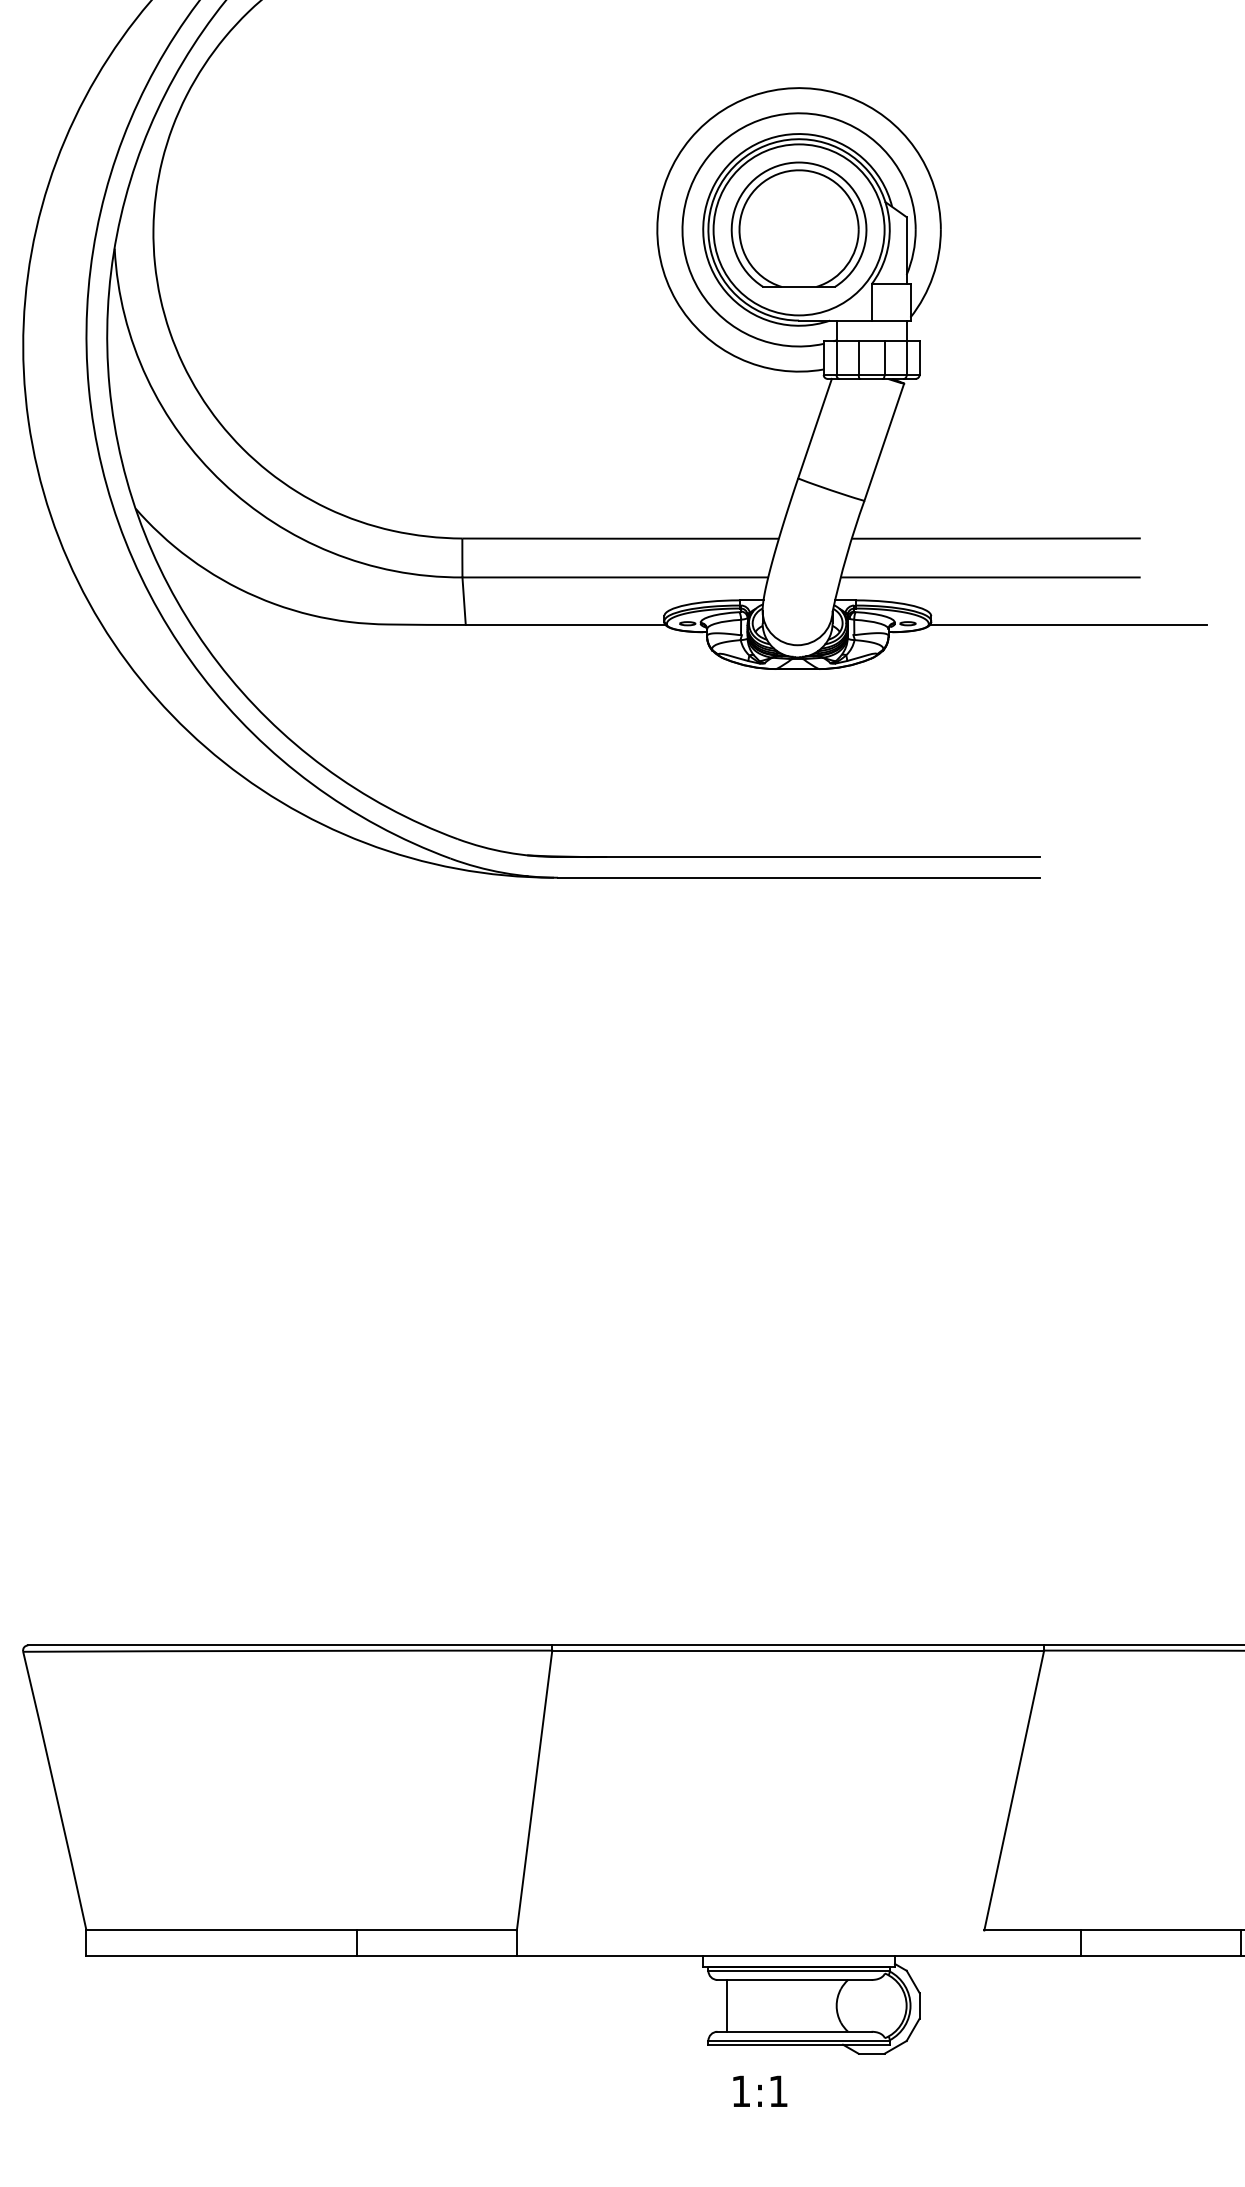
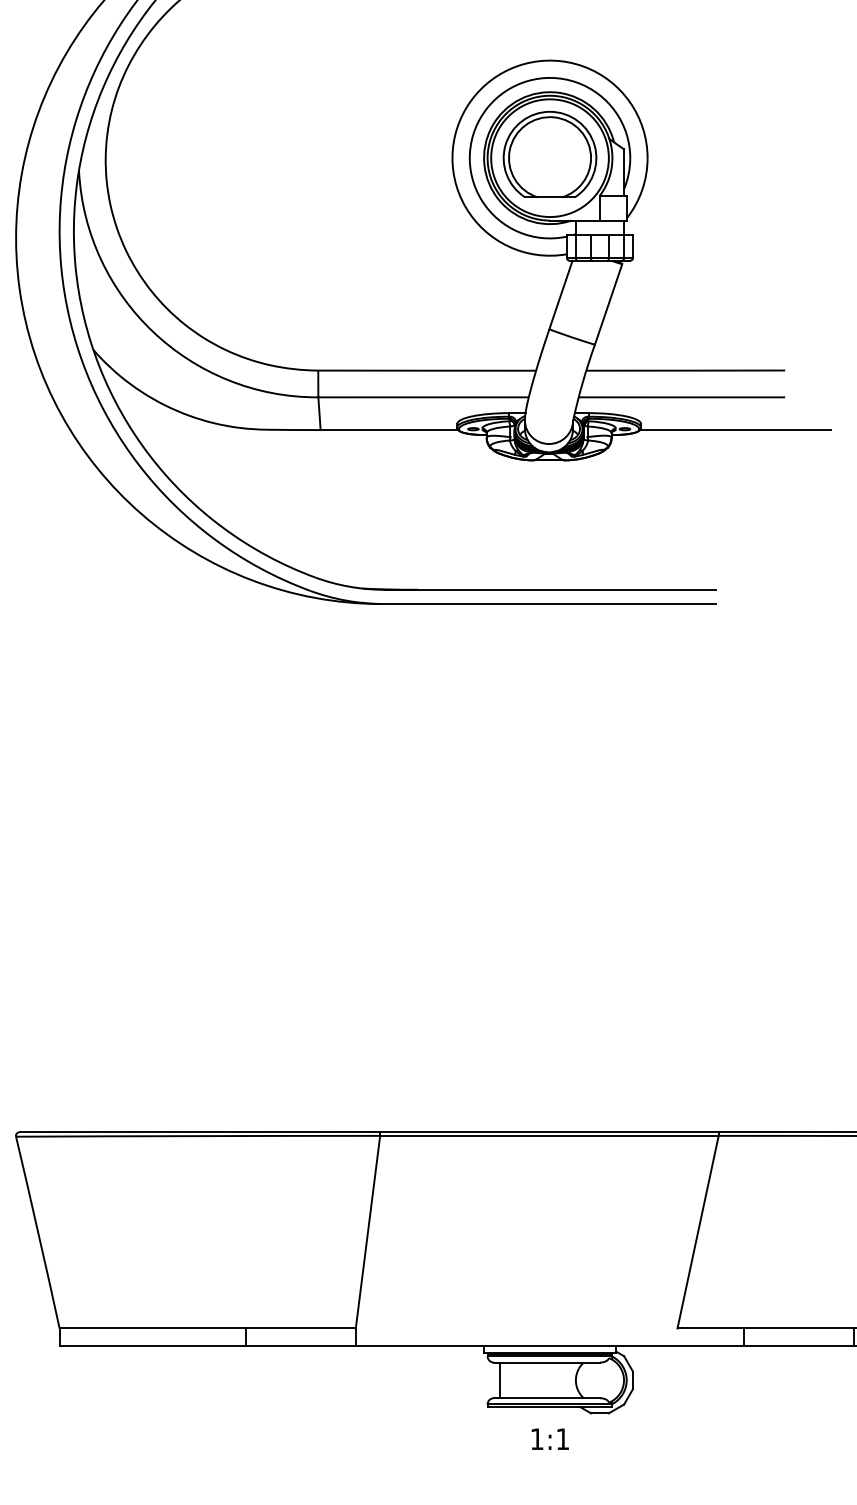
text: (759, 2090) -> (549, 1438), moved

